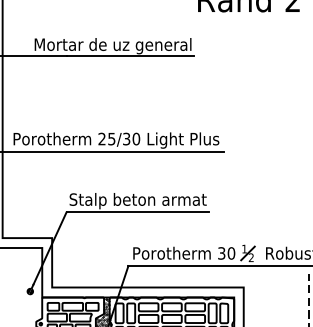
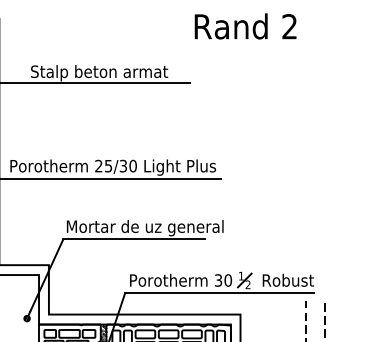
text: (112, 46) -> (109, 73), Mortar de uz general -> Stalp beton armat
text: (147, 201) -> (144, 228), Stalp beton armat -> Mortar de uz general

